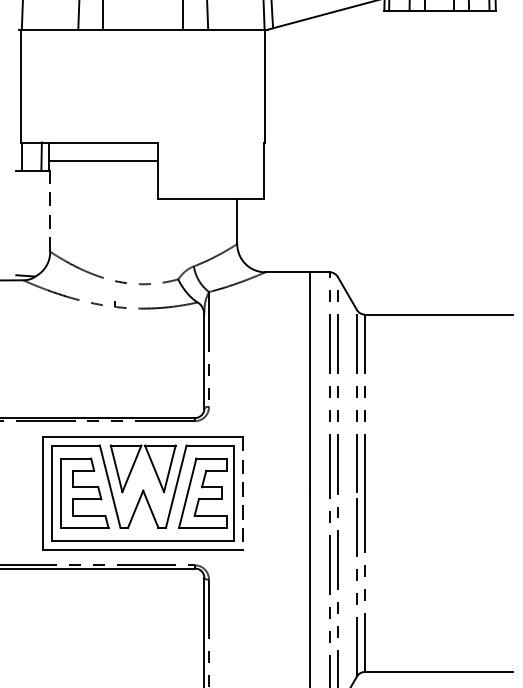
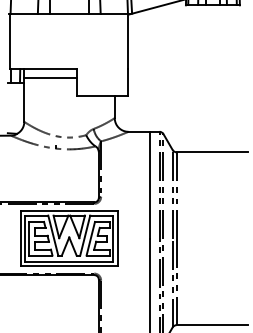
line: (50, 211) -> (24, 102), dashed -> solid
line: (242, 494) -> (117, 239), dashed -> solid

